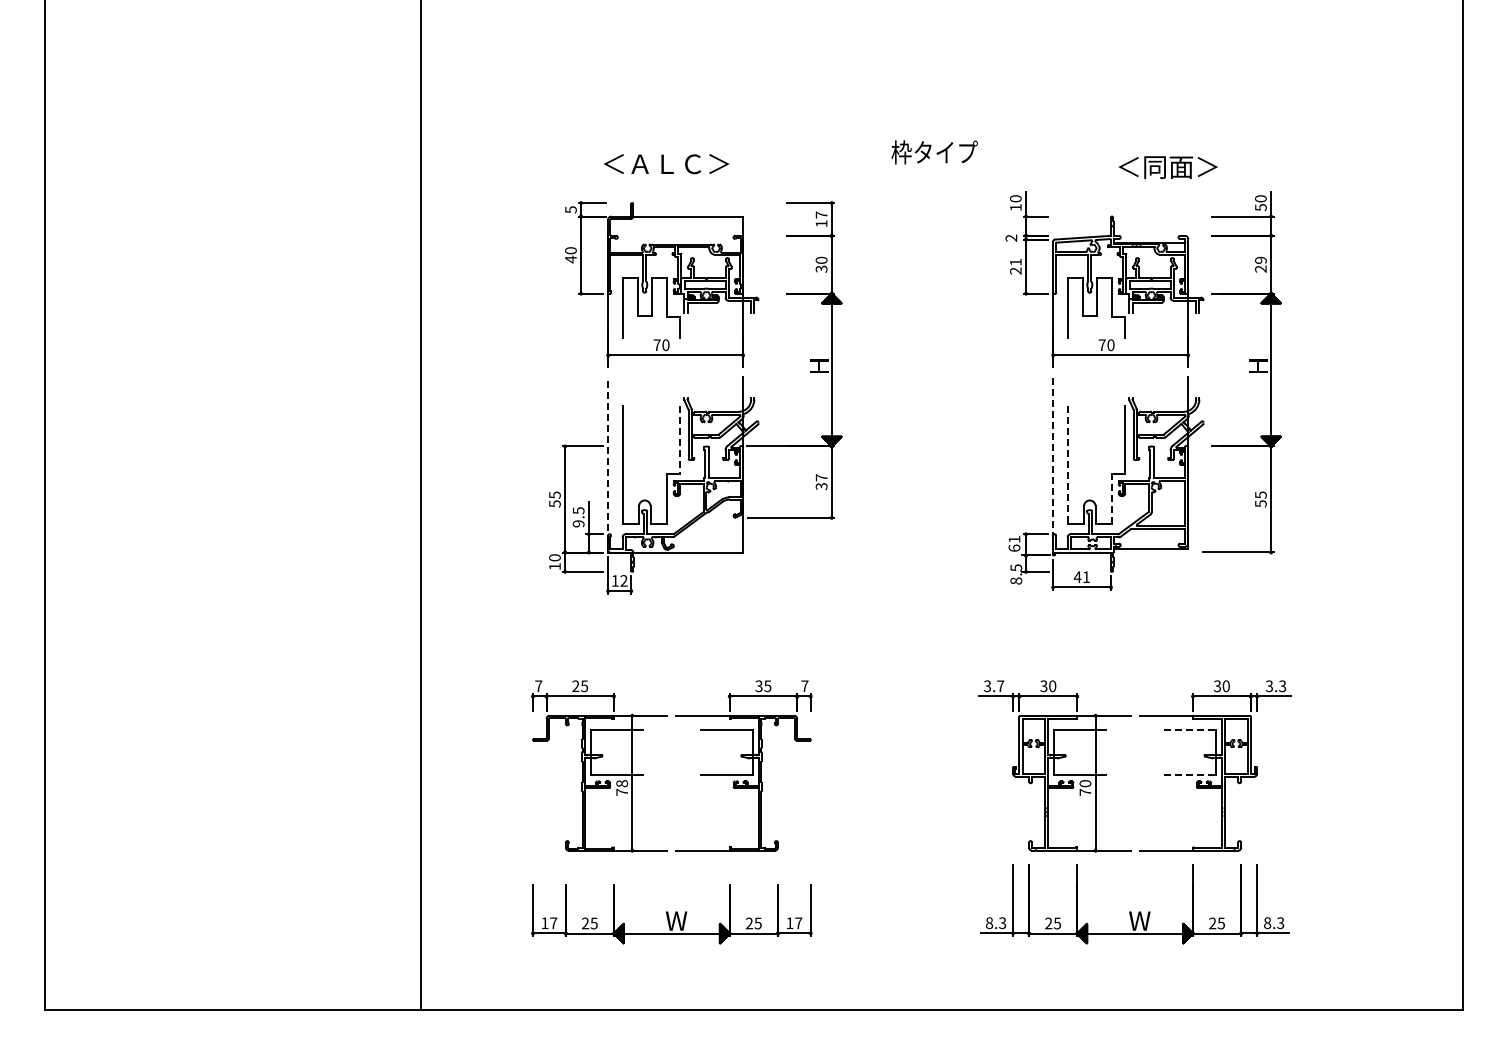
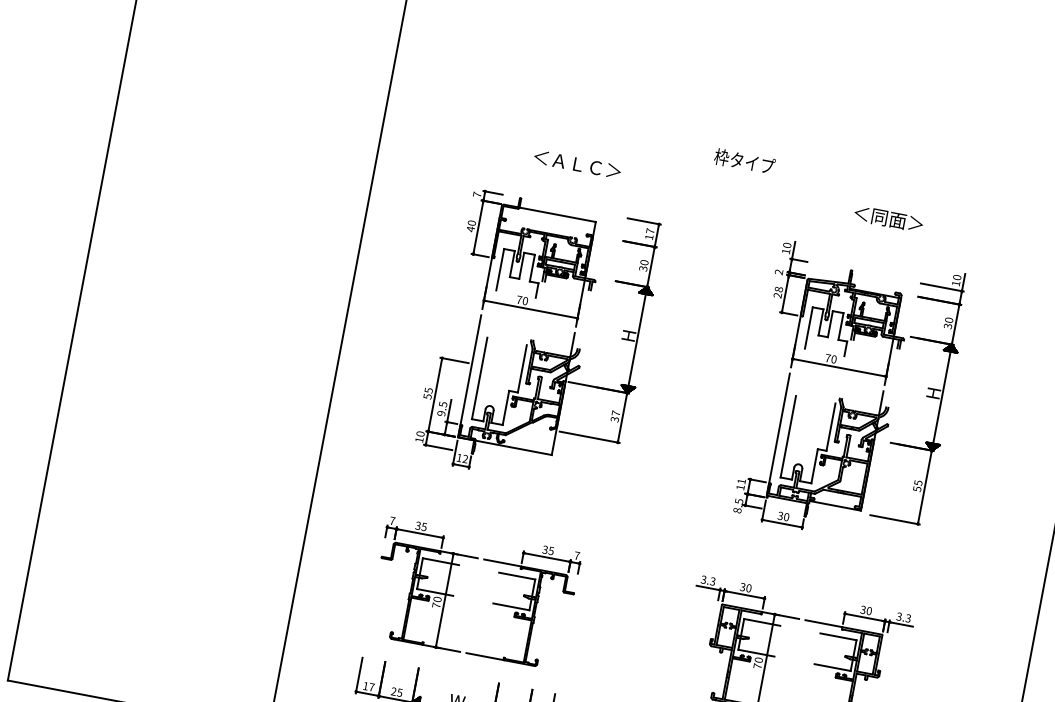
text: (934, 152) -> (744, 161), moved
text: (666, 164) -> (577, 164), moved
text: (1167, 167) -> (888, 219), moved
text: (1260, 207) -> (955, 283), 50 -> 10
text: (570, 209) -> (476, 194), 5 -> 7
text: (1015, 261) -> (778, 288), 21 -> 28
text: (1260, 264) -> (948, 323), 29 -> 30
line: (679, 440) -> (522, 368), dashed -> solid
line: (1053, 463) -> (778, 433), dashed -> solid
line: (608, 464) -> (469, 376), dashed -> solid
line: (1067, 464) -> (788, 436), dashed -> solid
line: (1112, 499) -> (814, 466), dashed -> solid
text: (1014, 547) -> (740, 487), 61 -> 11
text: (1081, 577) -> (783, 516), 41 -> 30
text: (575, 686) -> (417, 525), 25 -> 35
text: (1000, 686) -> (712, 581), 3.7 -> 3.3
line: (1190, 730) -> (838, 637), dashed -> solid
line: (1190, 774) -> (832, 667), dashed -> solid
text: (622, 783) -> (437, 599), 78 -> 70

